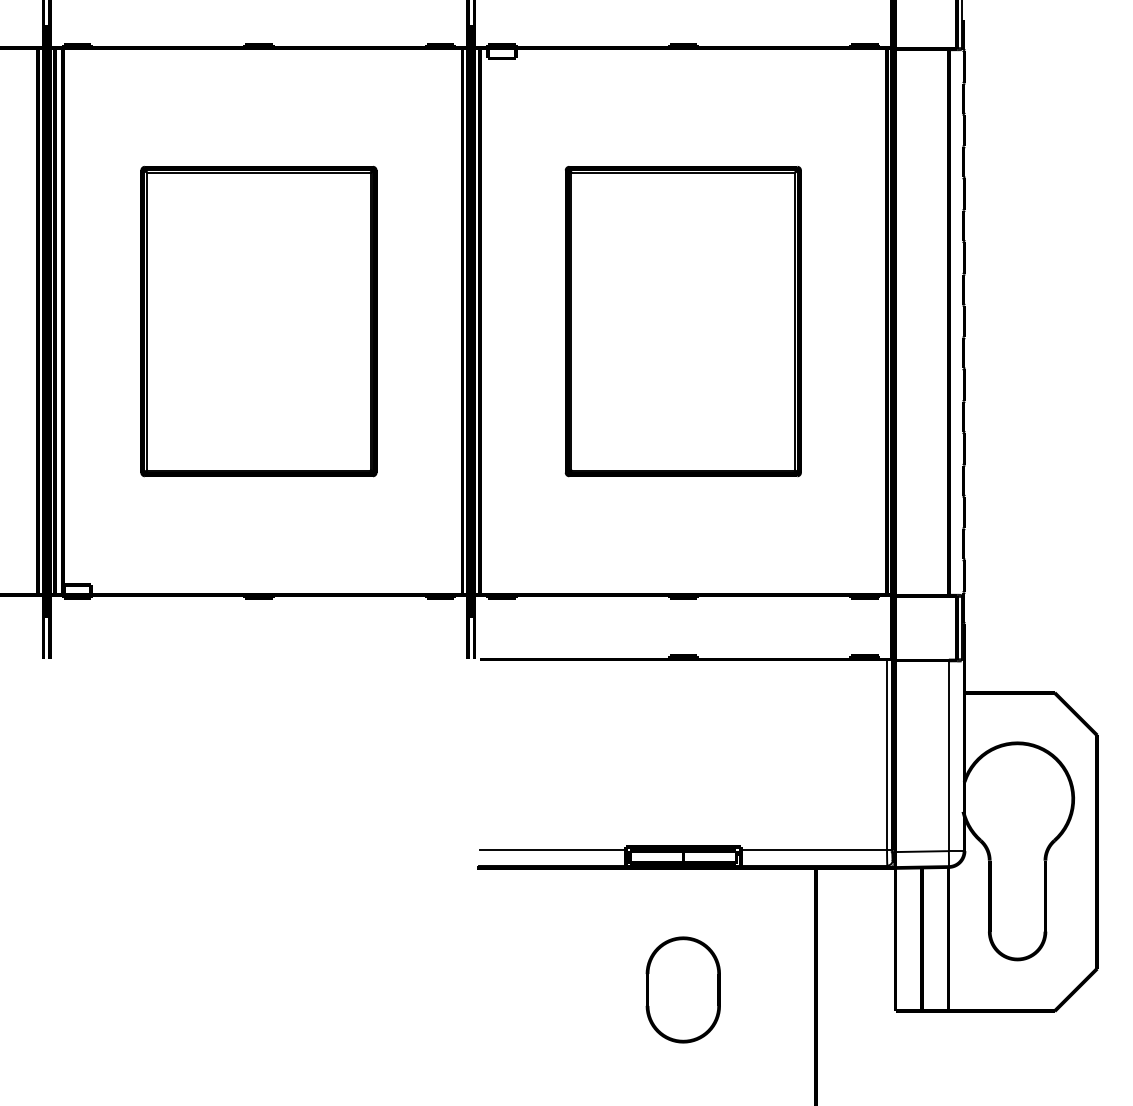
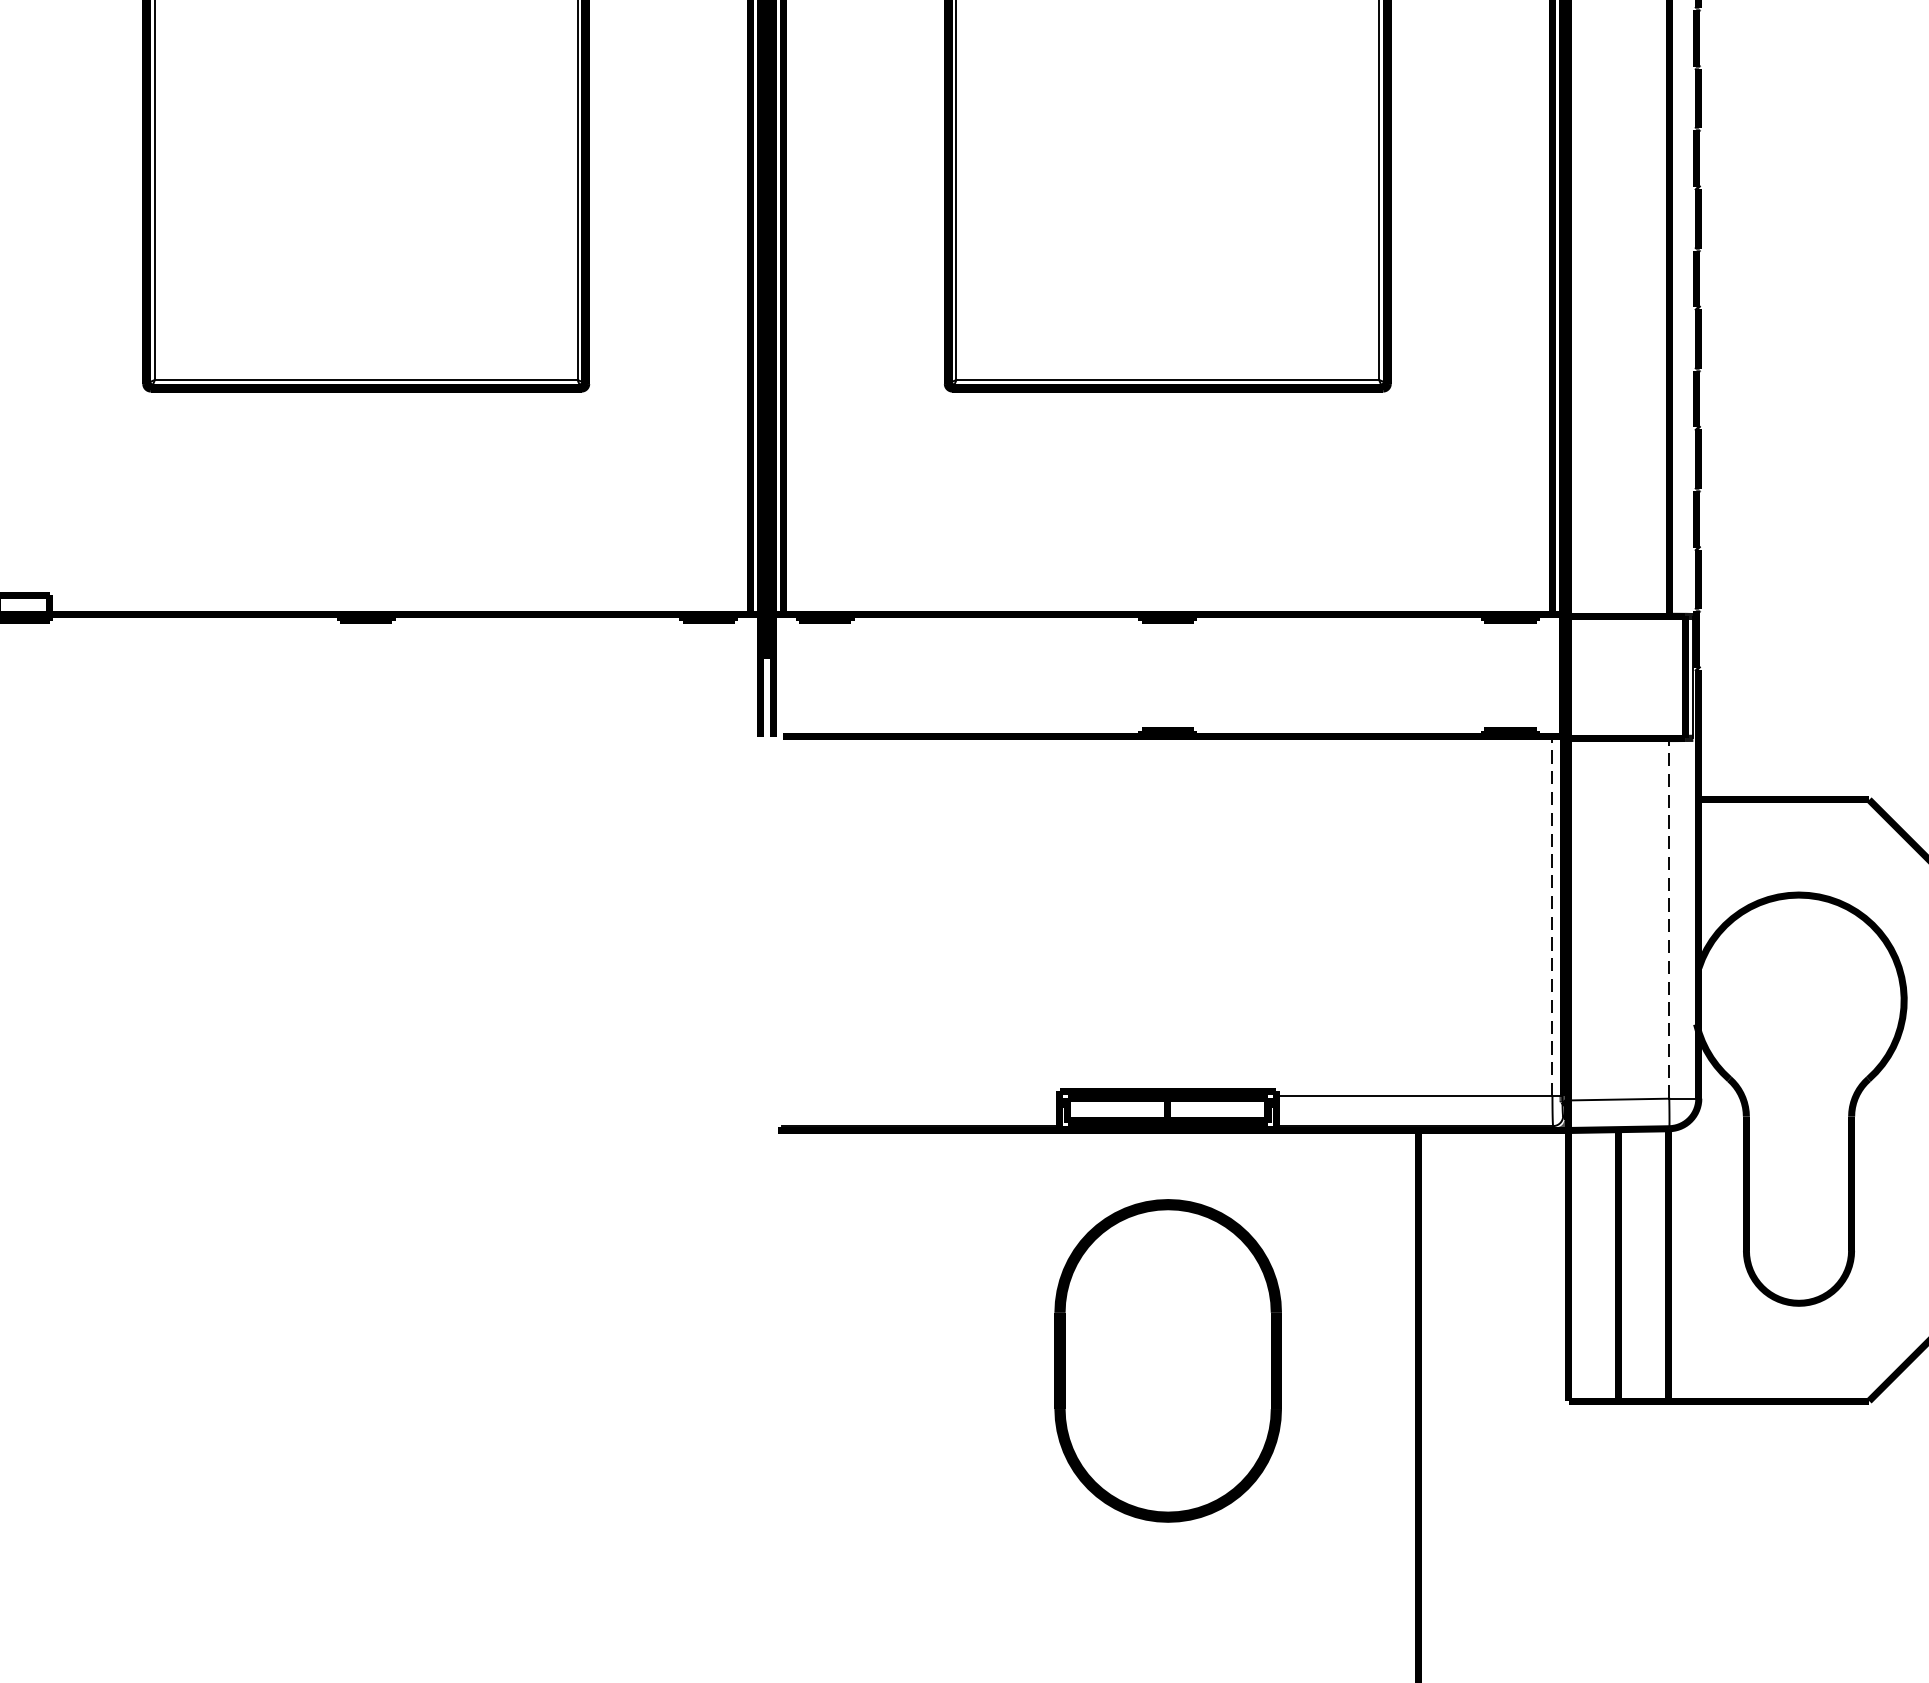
line: (887, 754) -> (1553, 916), solid -> dashed
line: (948, 755) -> (1668, 918), solid -> dashed
line: (552, 849) -> (920, 1095), removed
part: (682, 989) -> (1166, 1360), size x1.6

